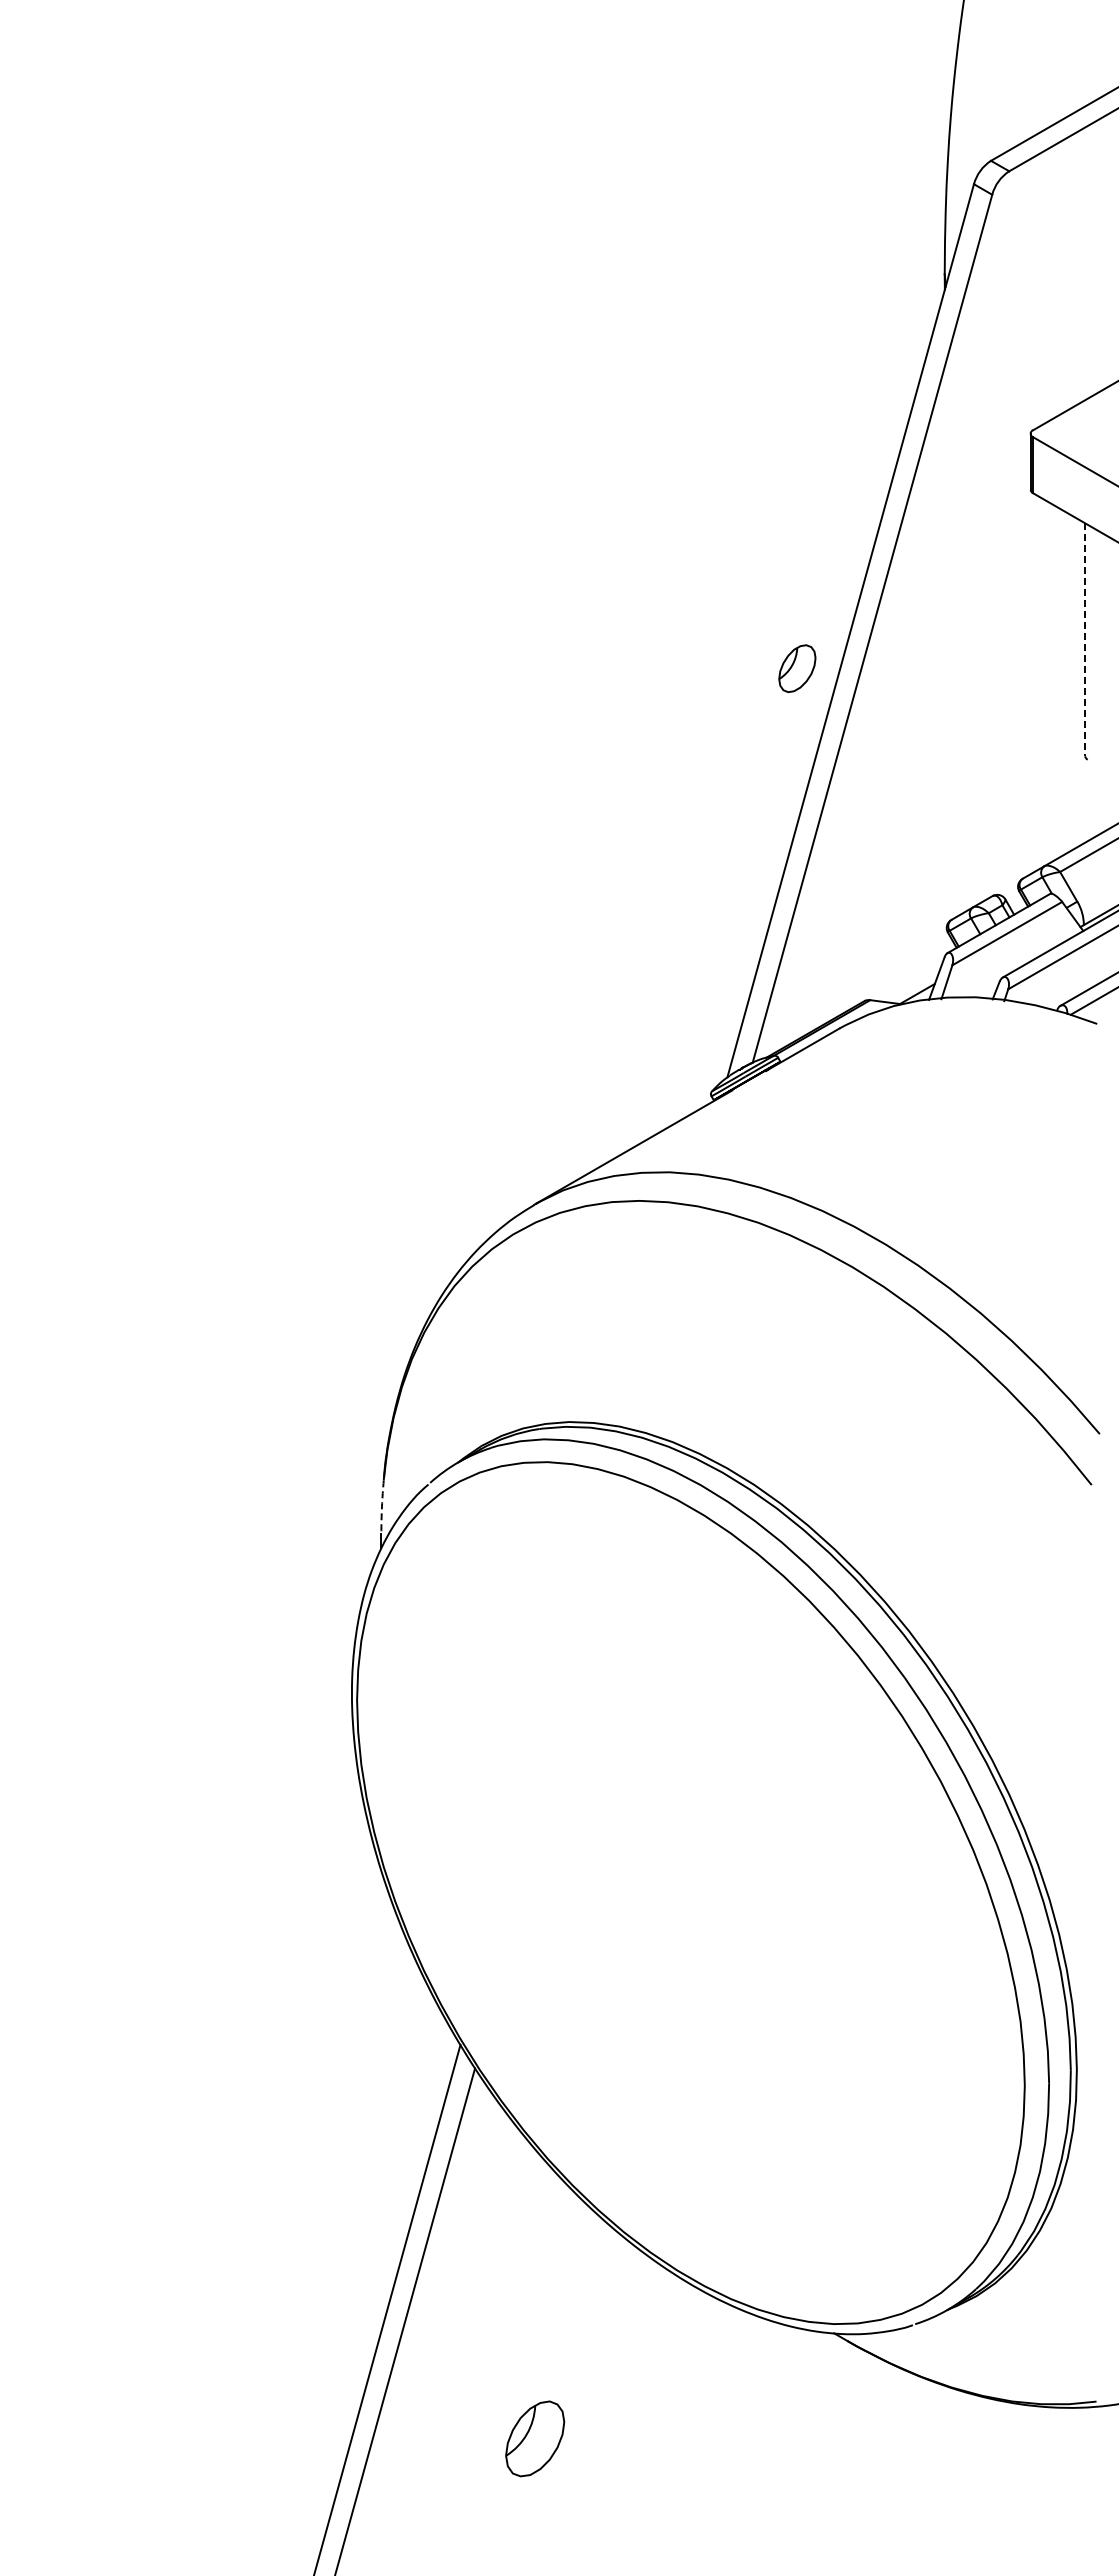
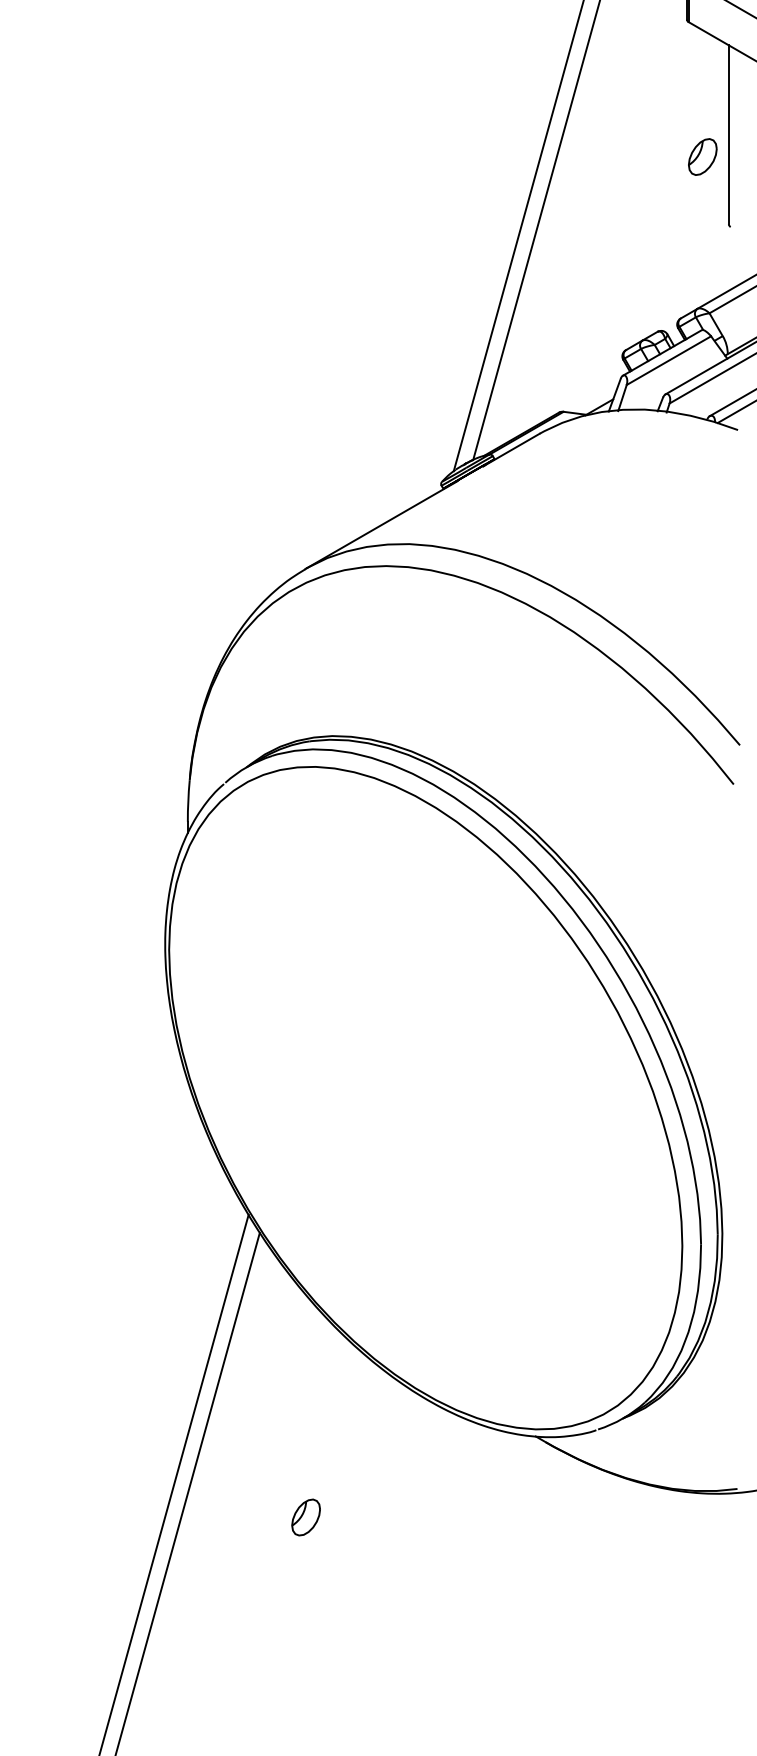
line: (1085, 640) -> (729, 135), dashed -> solid
part: (797, 668) -> (702, 156), moved
arc: (381, 1506) -> (187, 800), dashed -> solid
part: (535, 2438) -> (306, 1517), size x0.62

